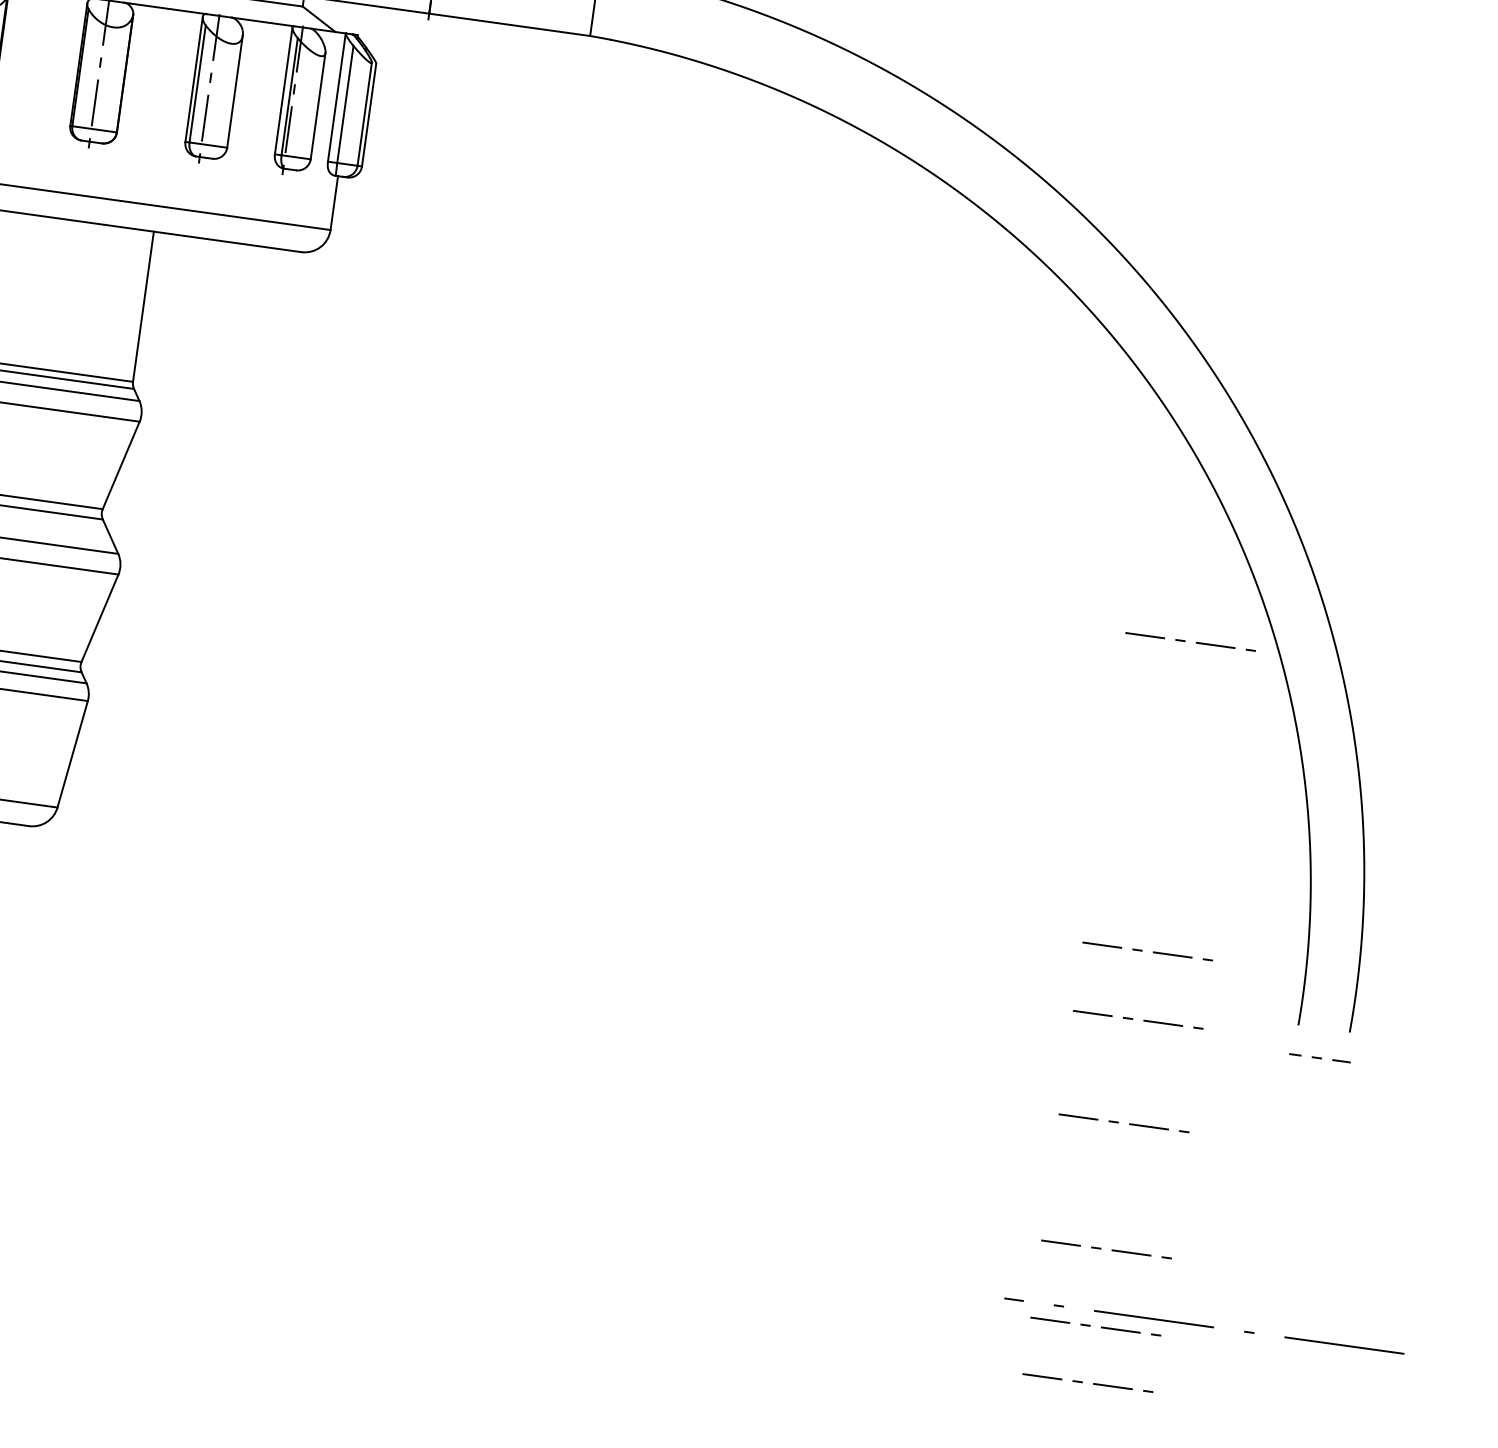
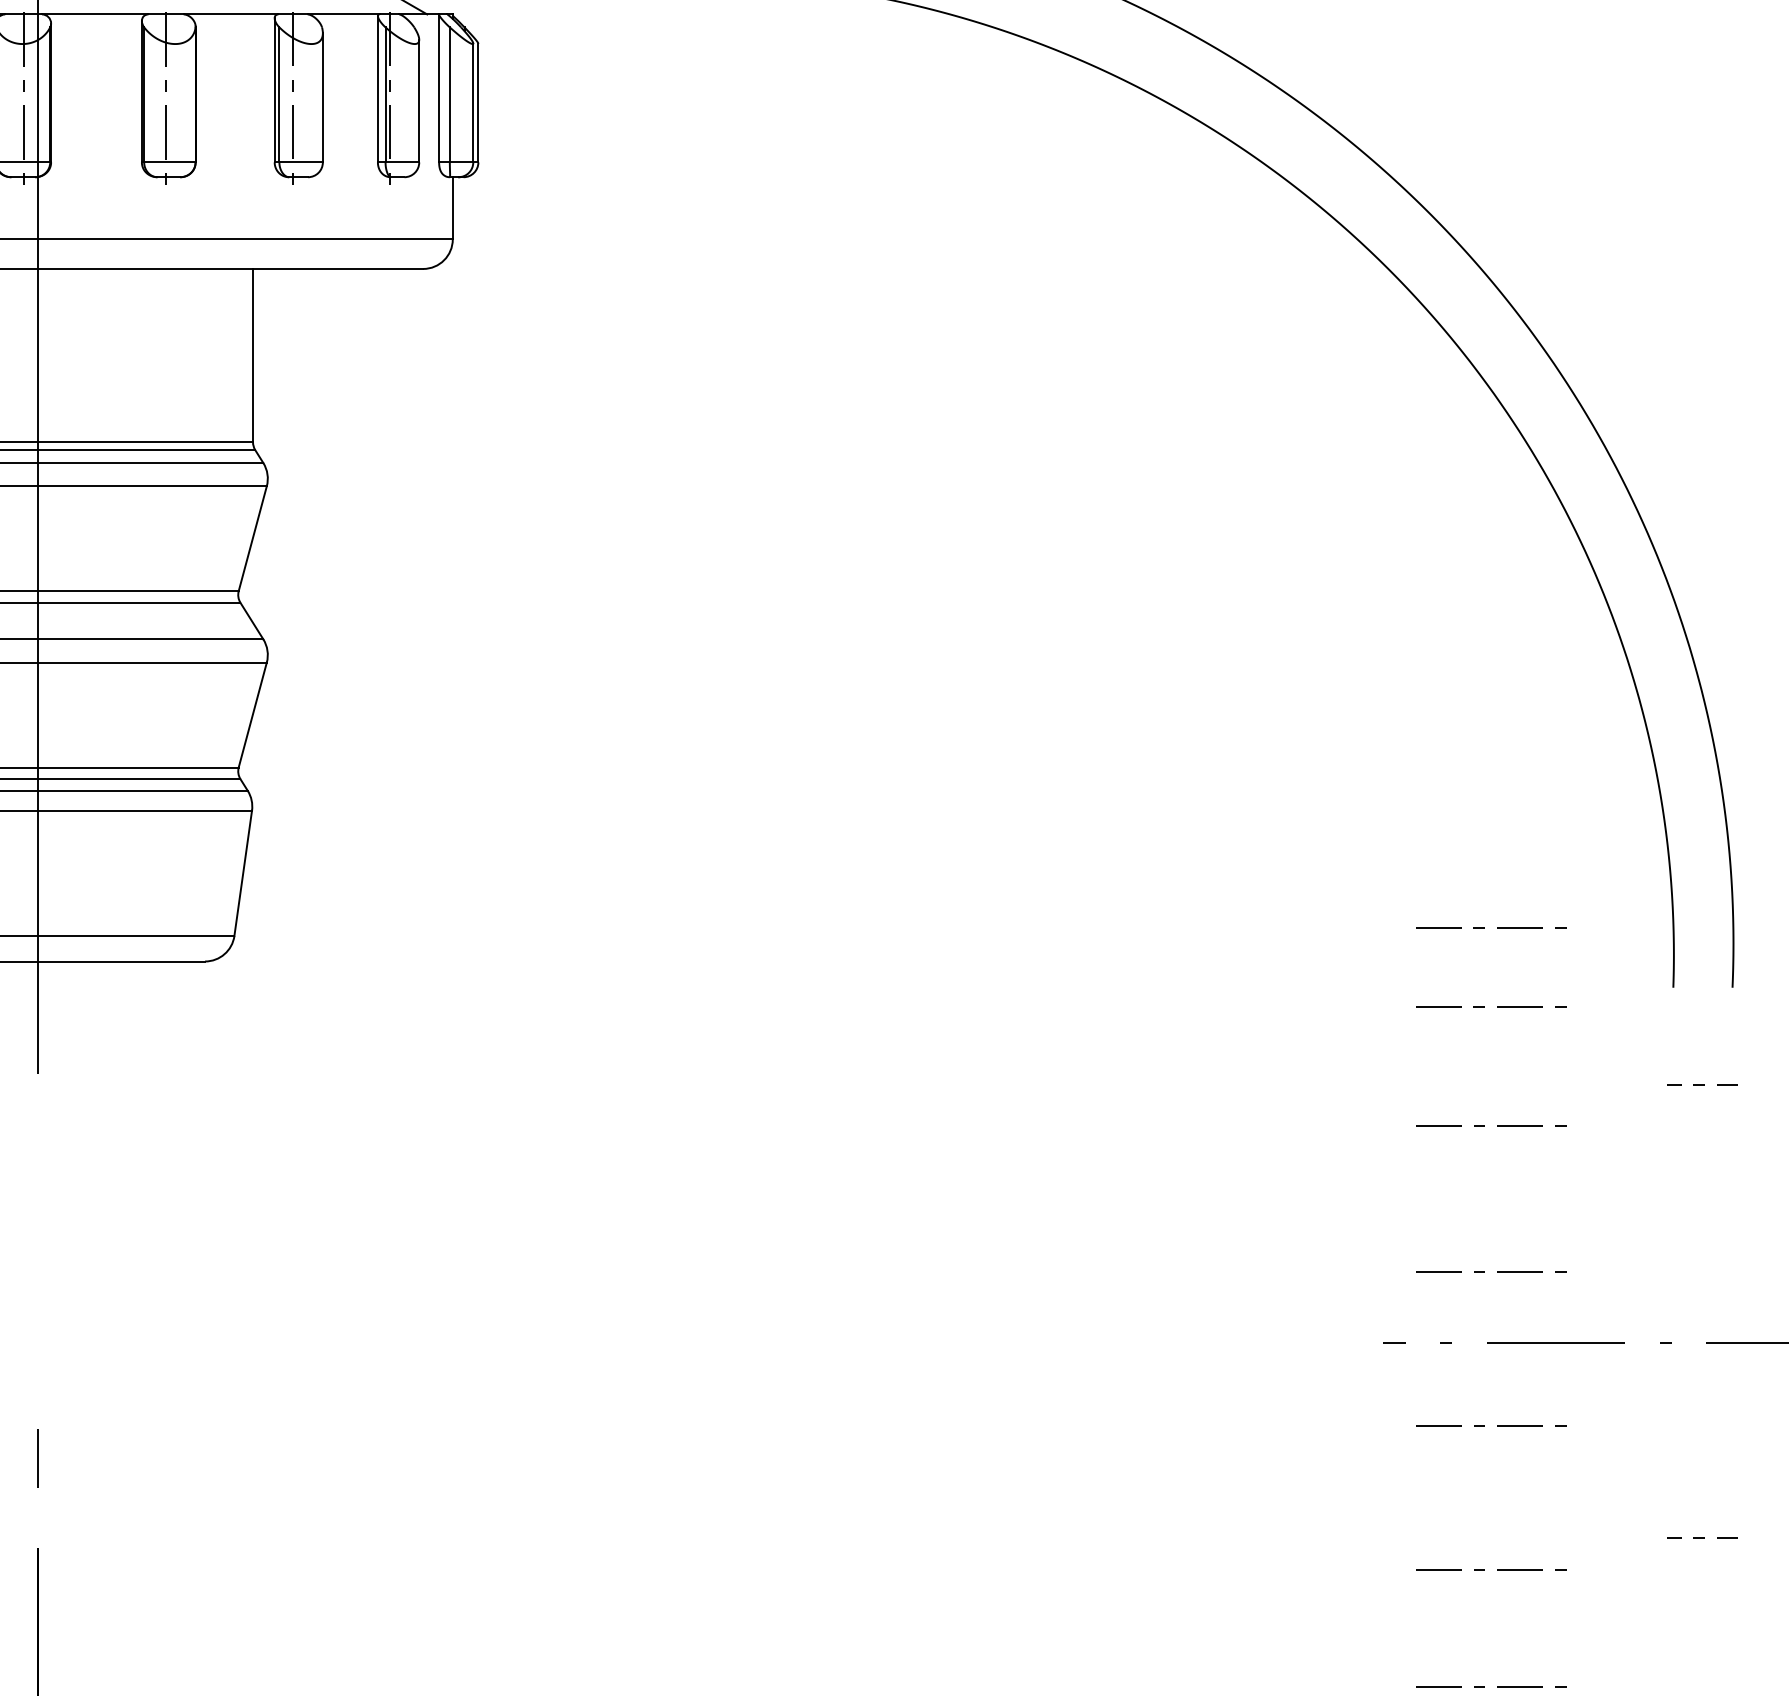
line: (1196, 642) -> (1497, 570), removed
line: (1319, 1058) -> (1702, 1084), moved
line: (1101, 1327) -> (1497, 1360), removed

